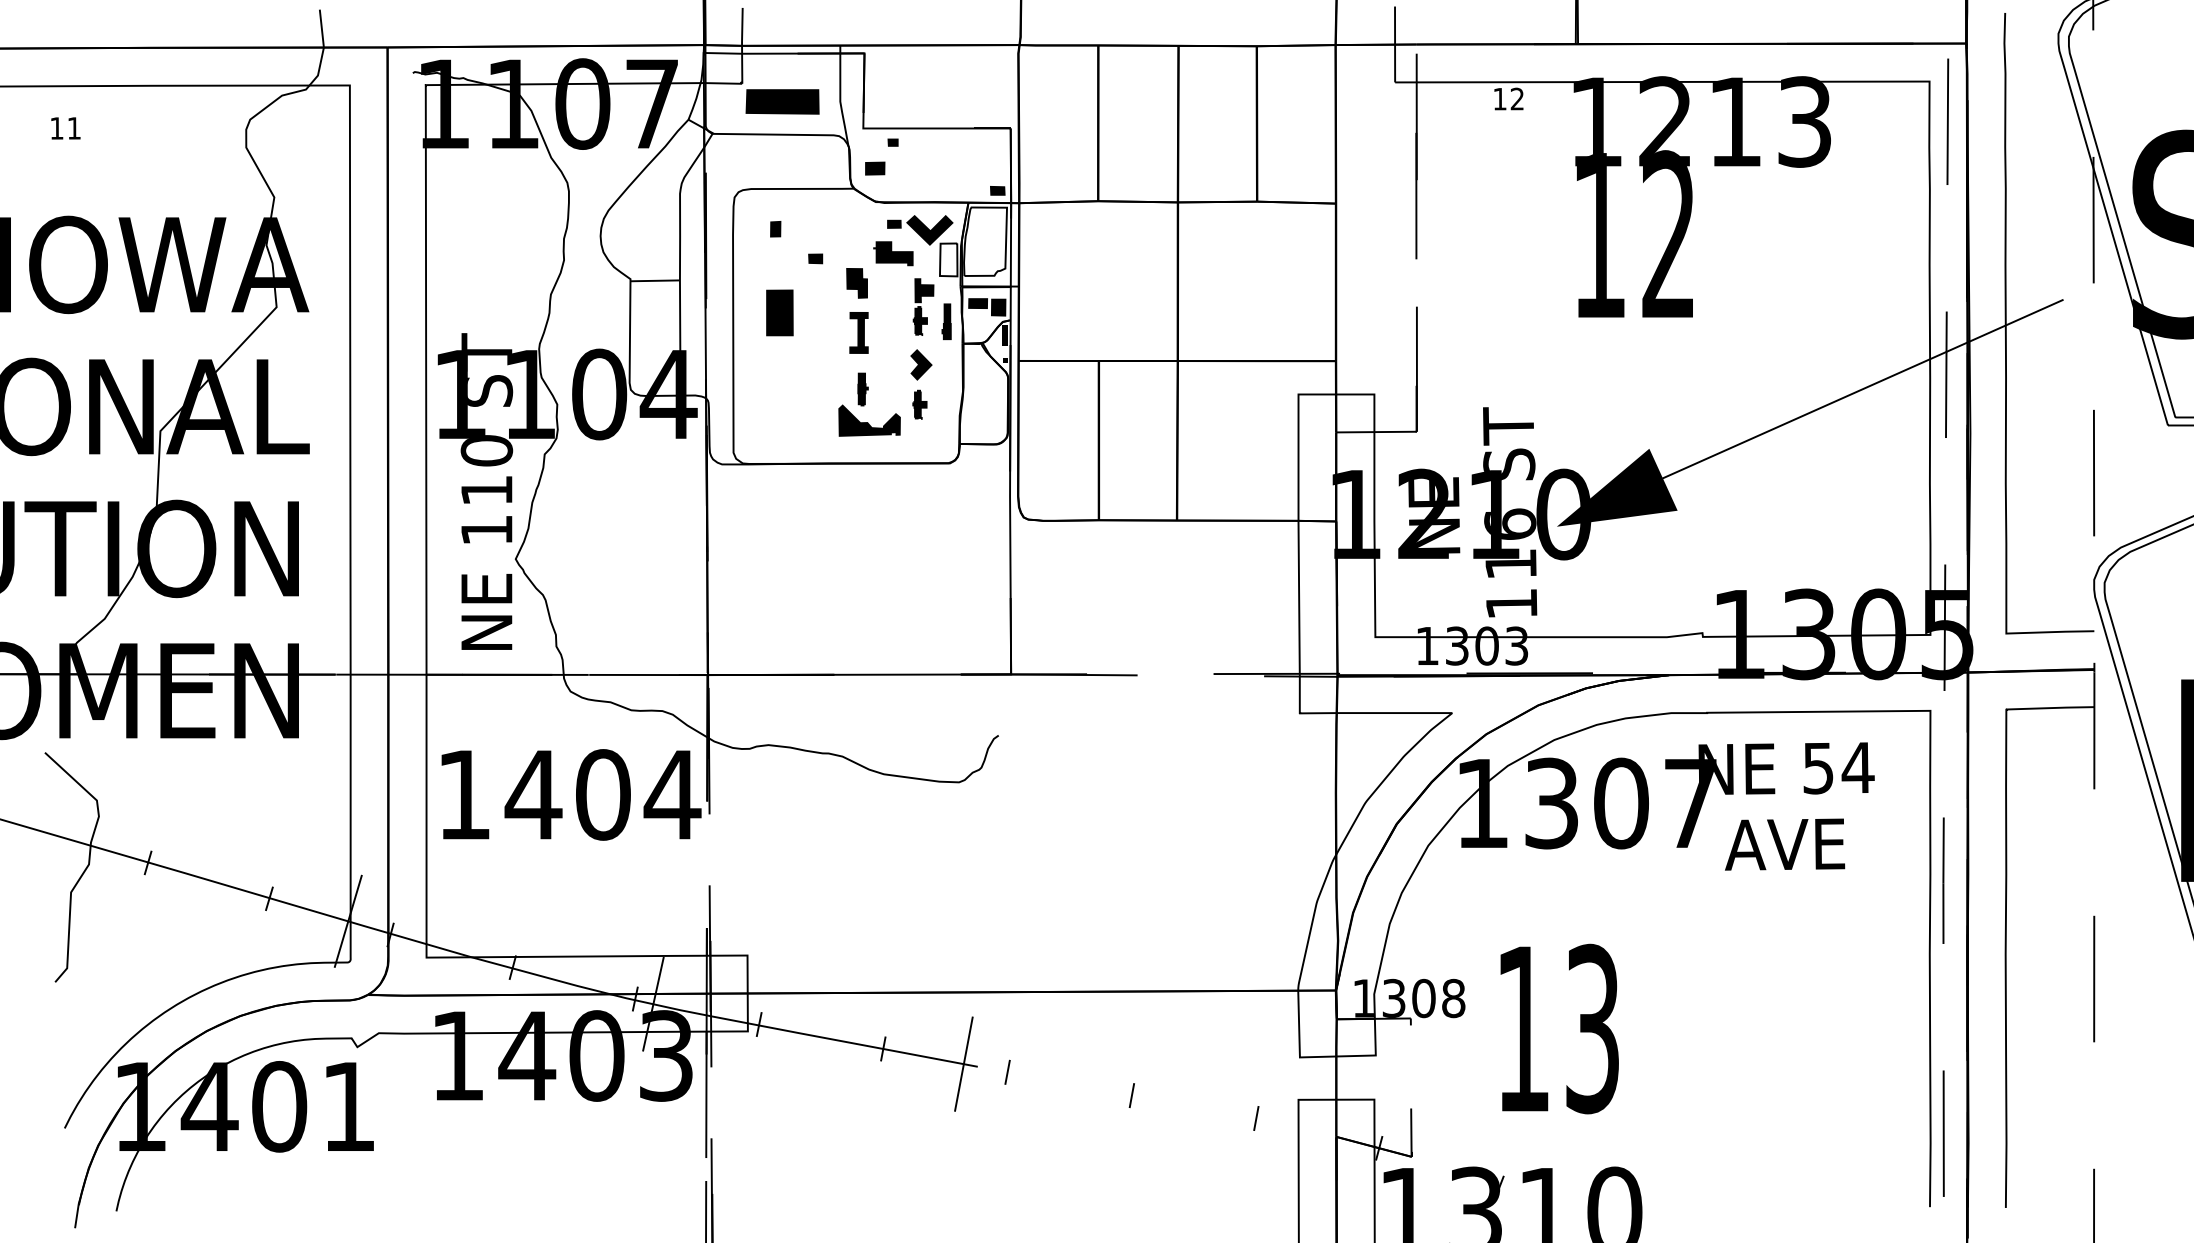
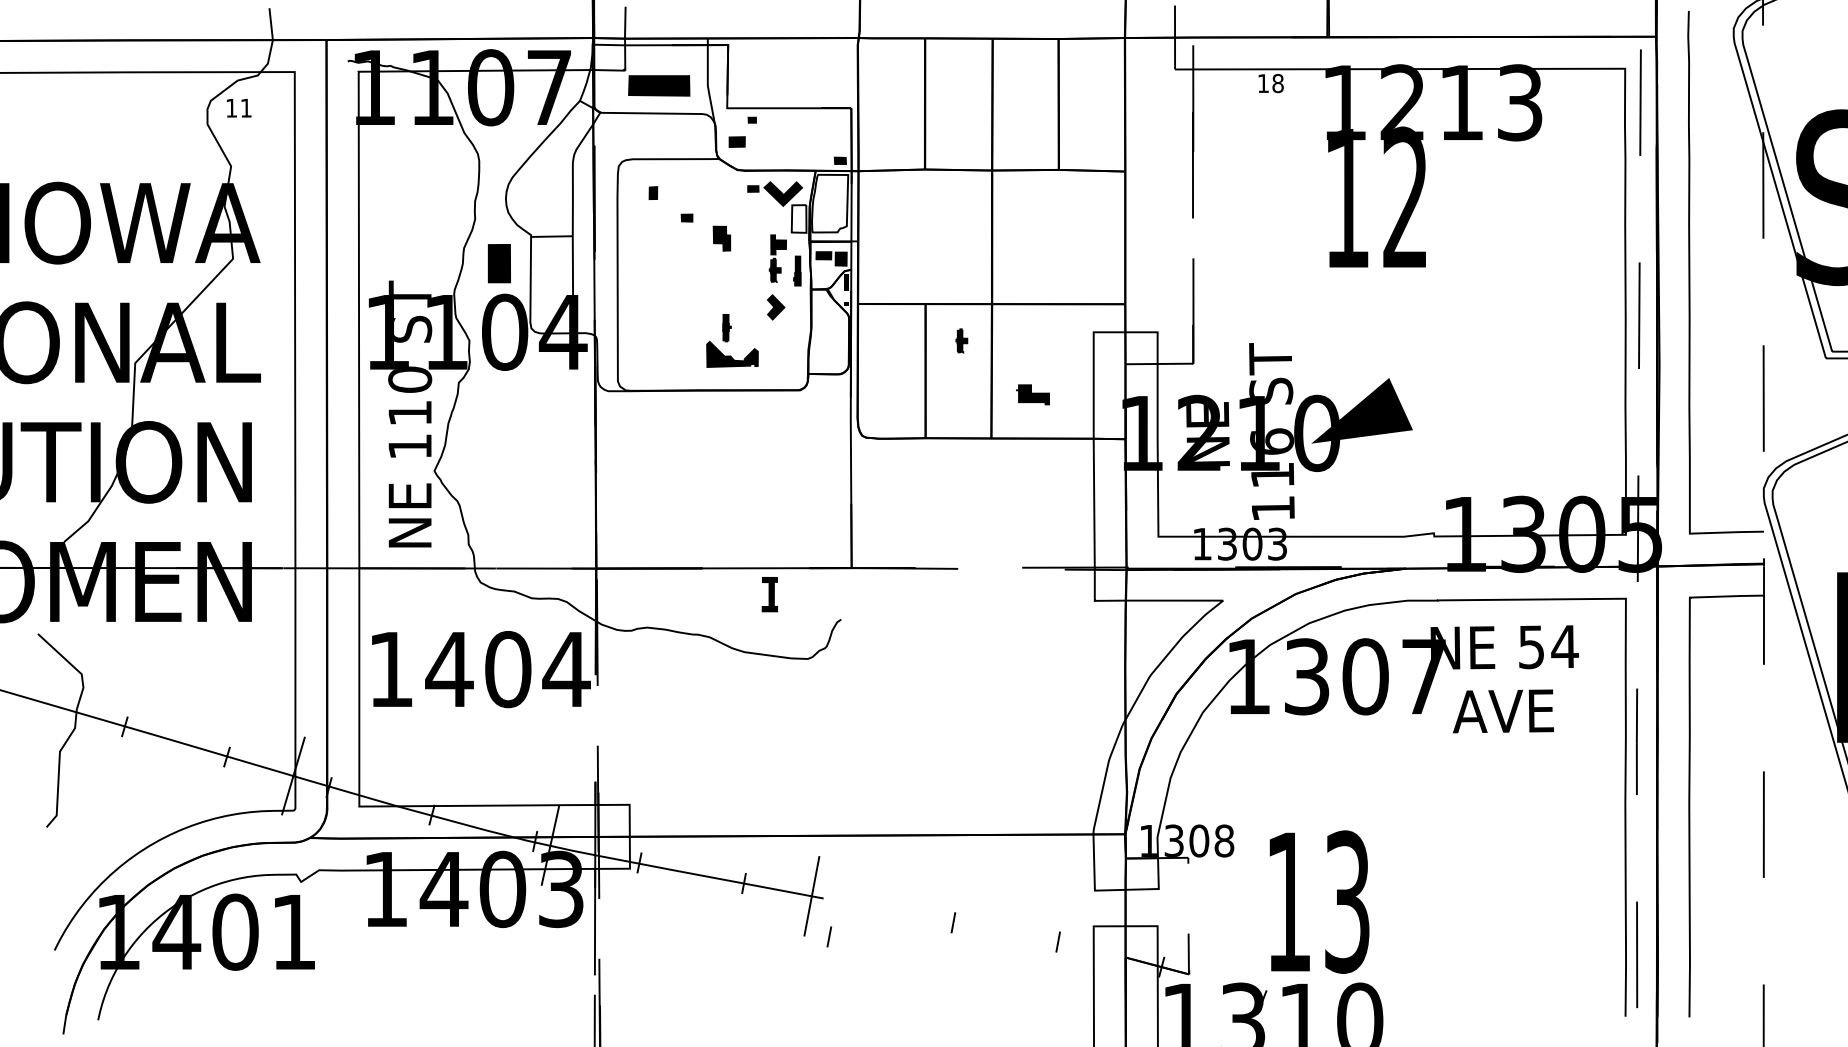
text: (1517, 98) -> (1278, 83), 12 -> 18
text: (65, 128) -> (238, 108), moved
part: (893, 253) -> (1033, 394), moved
part: (779, 312) -> (499, 263), moved
part: (858, 332) -> (769, 594), moved
line: (1862, 389) -> (1568, 328), removed
part: (919, 404) -> (961, 340), moved
text: (1559, 1028) -> (1319, 901), moved
line: (1007, 1071) -> (829, 936), moved

